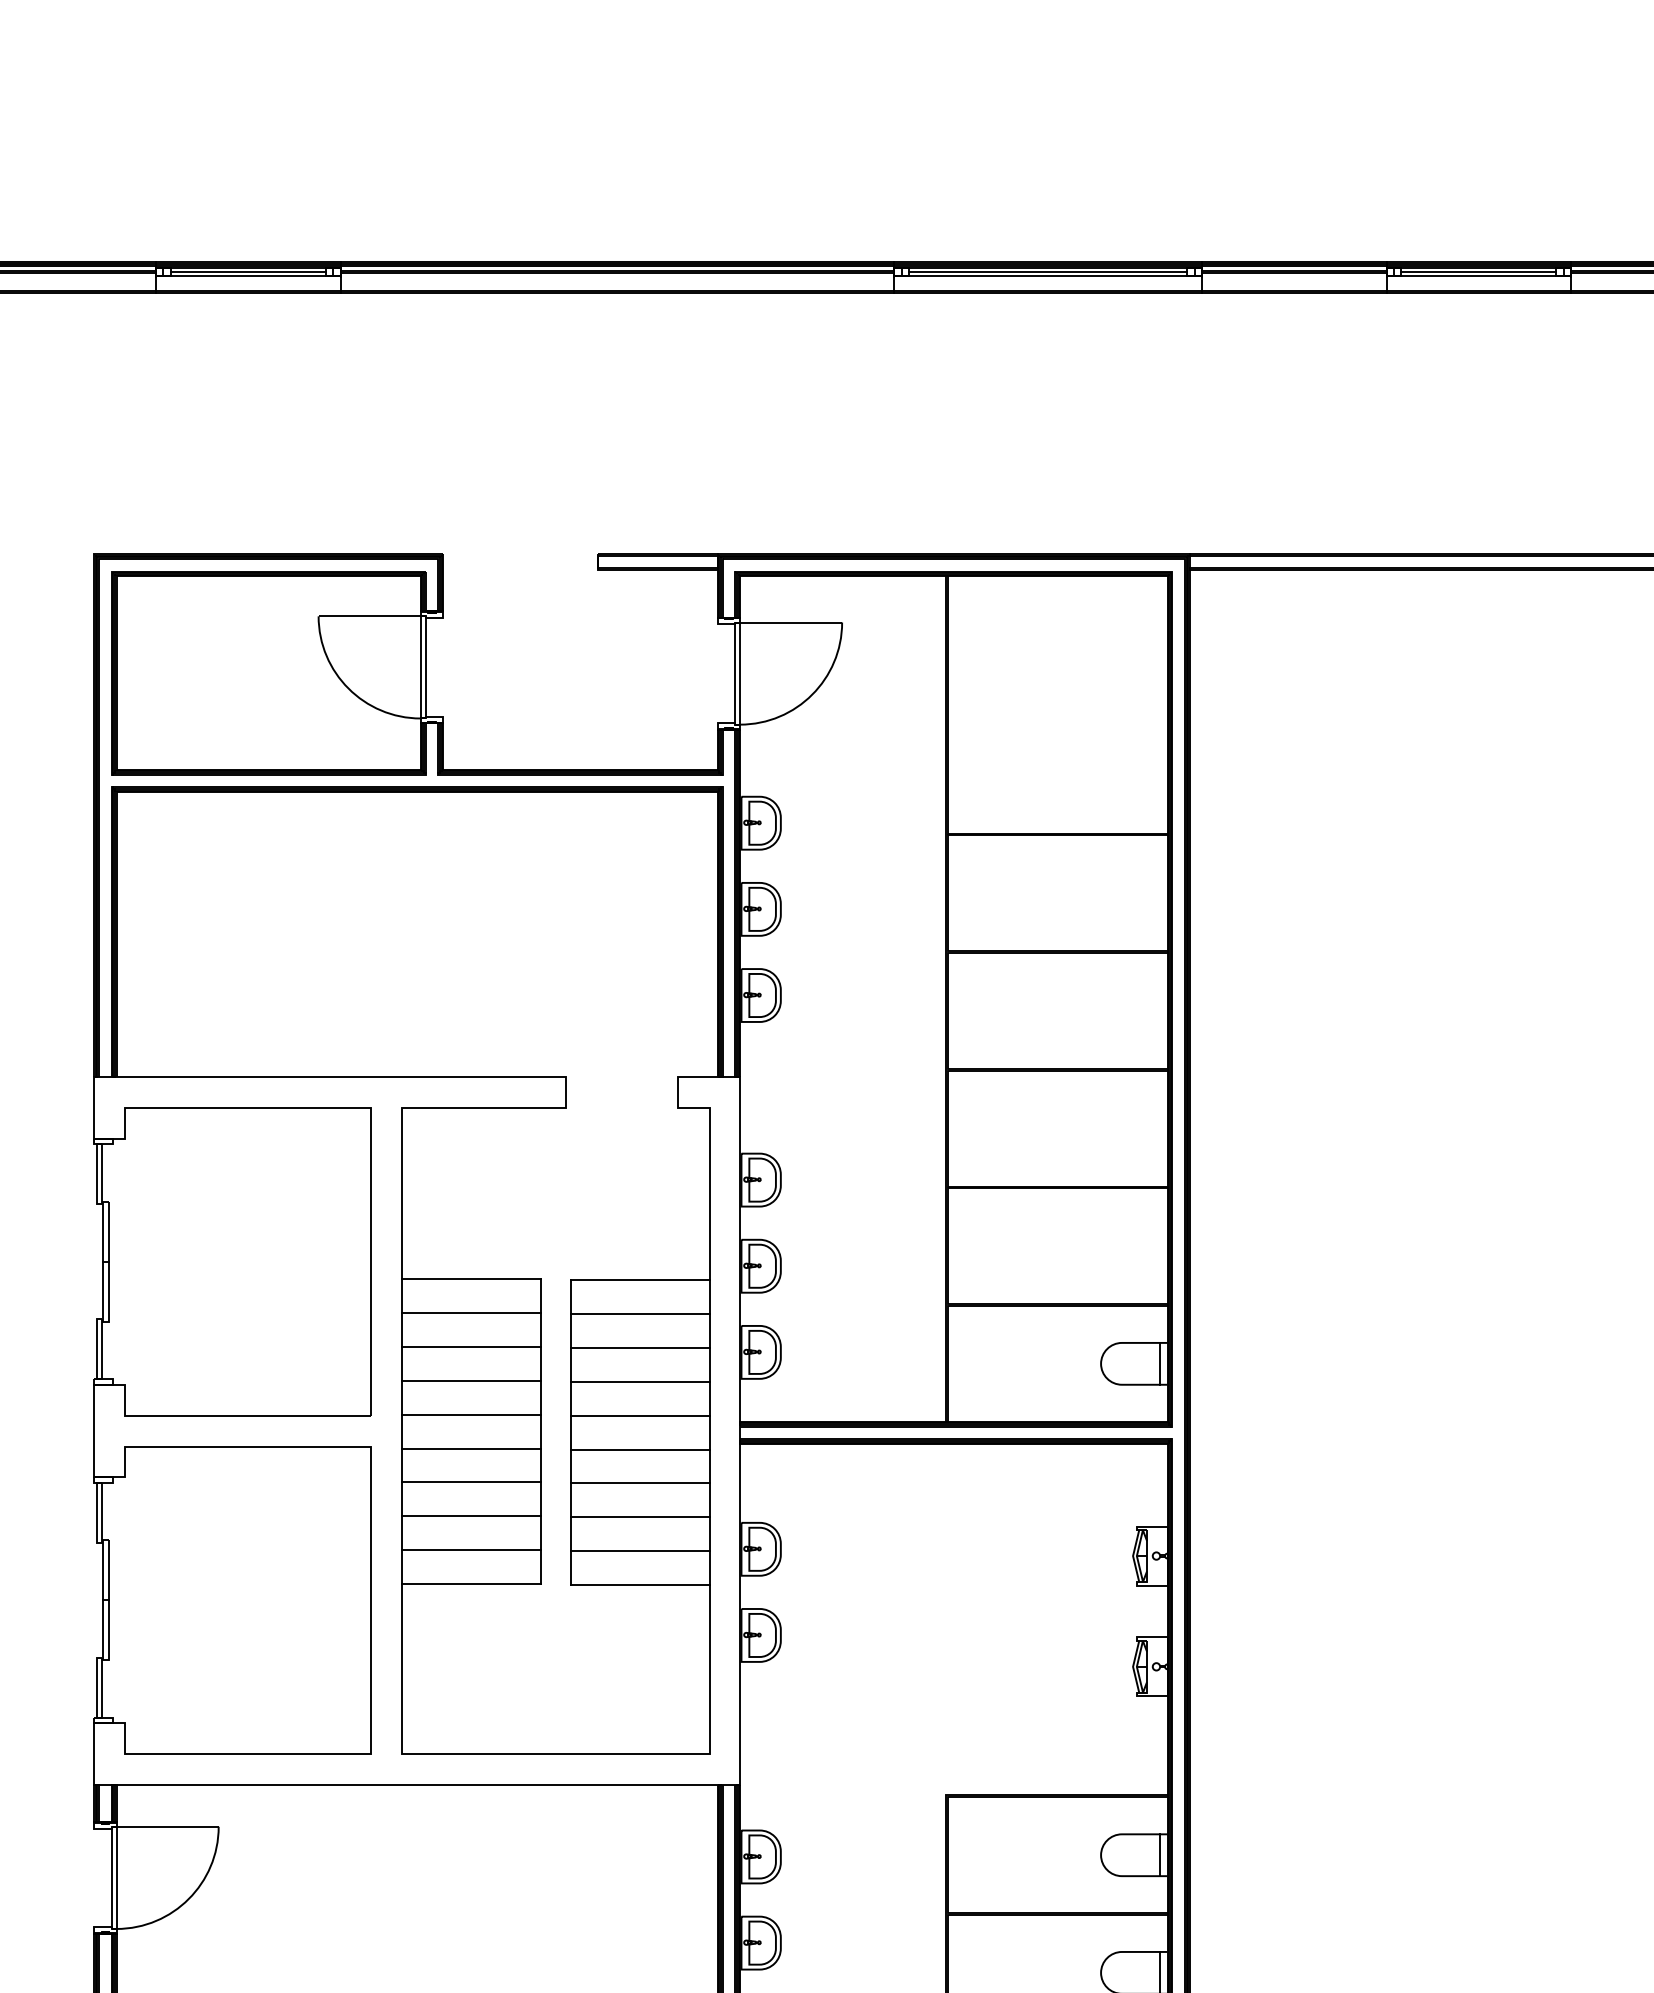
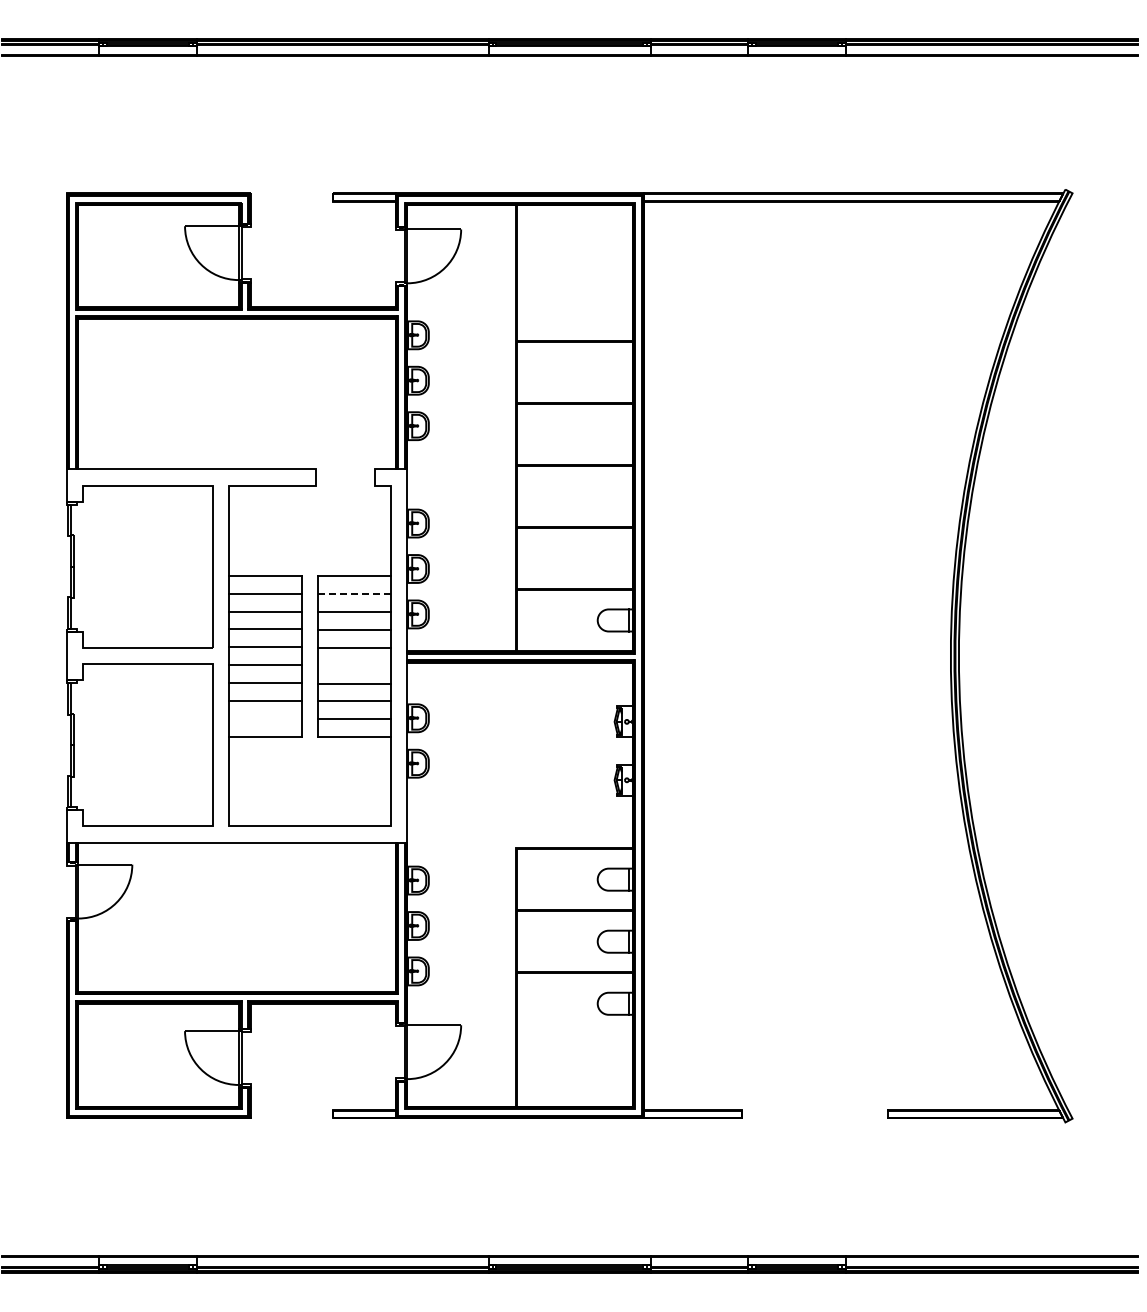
line: (639, 1314) -> (354, 594), solid -> dashed
line: (639, 1449) -> (354, 665), removed
line: (471, 1549) -> (265, 718), removed

